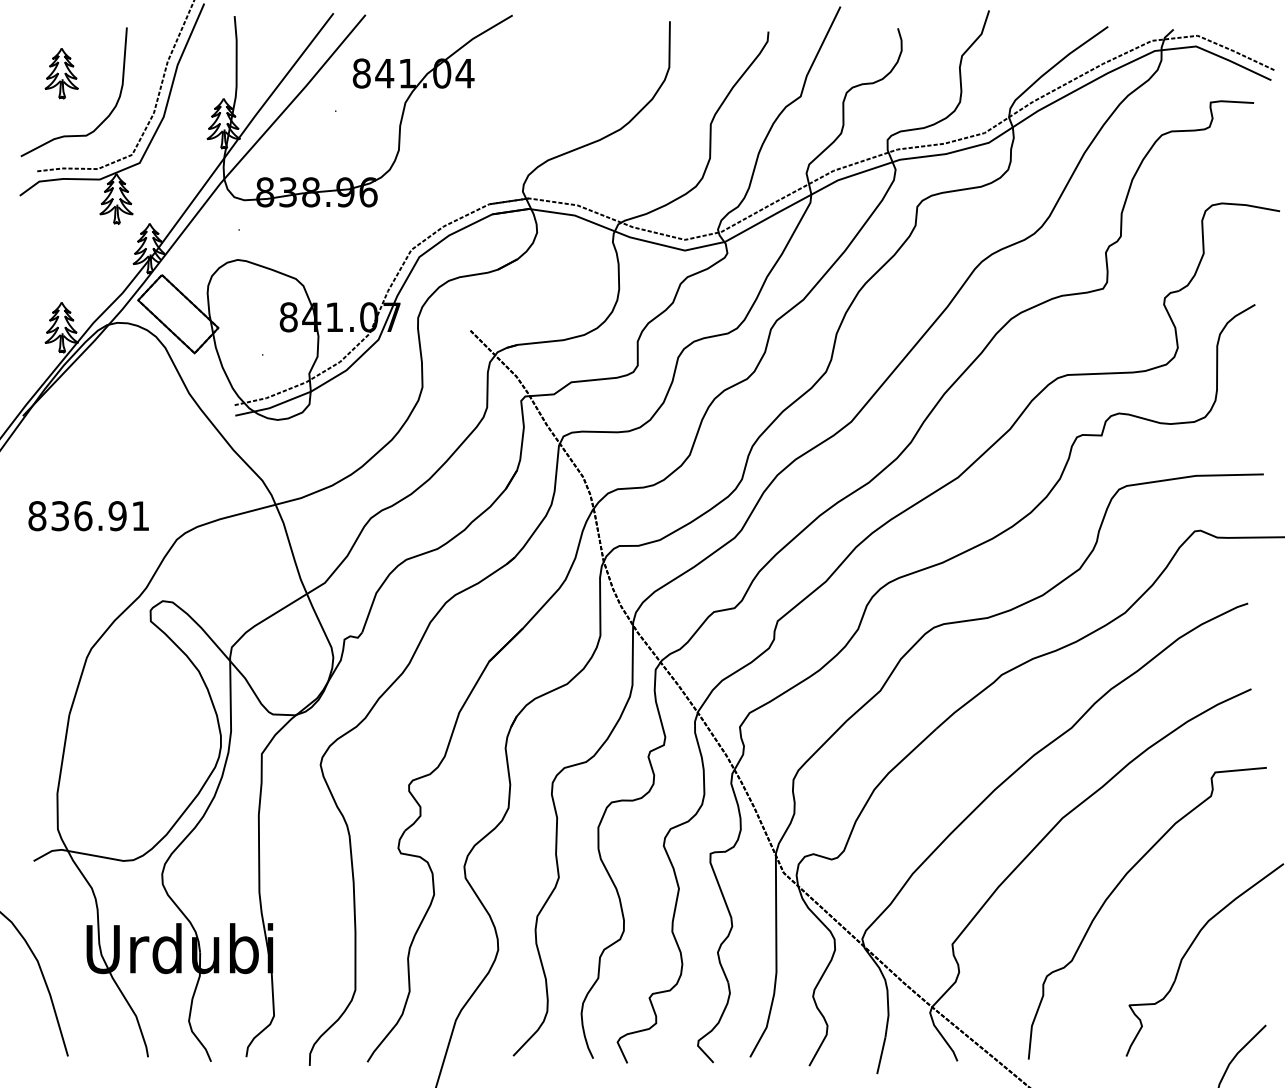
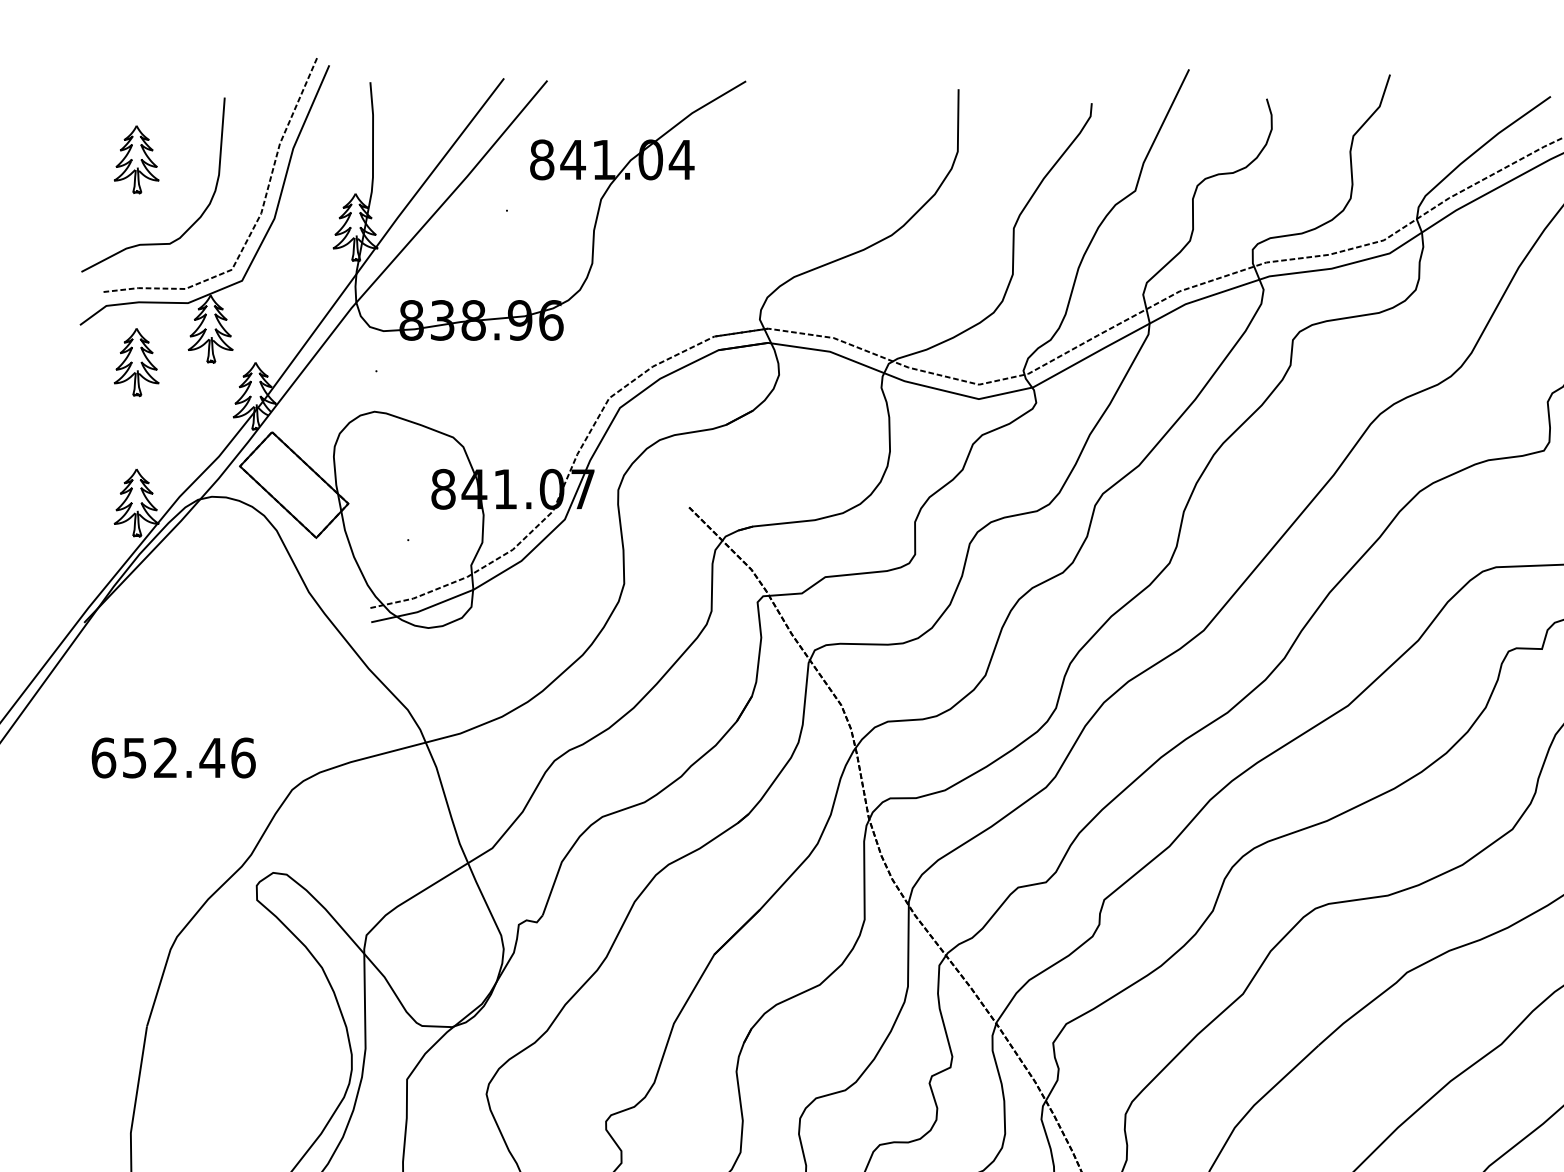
part: (61, 223) -> (136, 362), added
text: (88, 516) -> (172, 758), 836.91 -> 652.46

